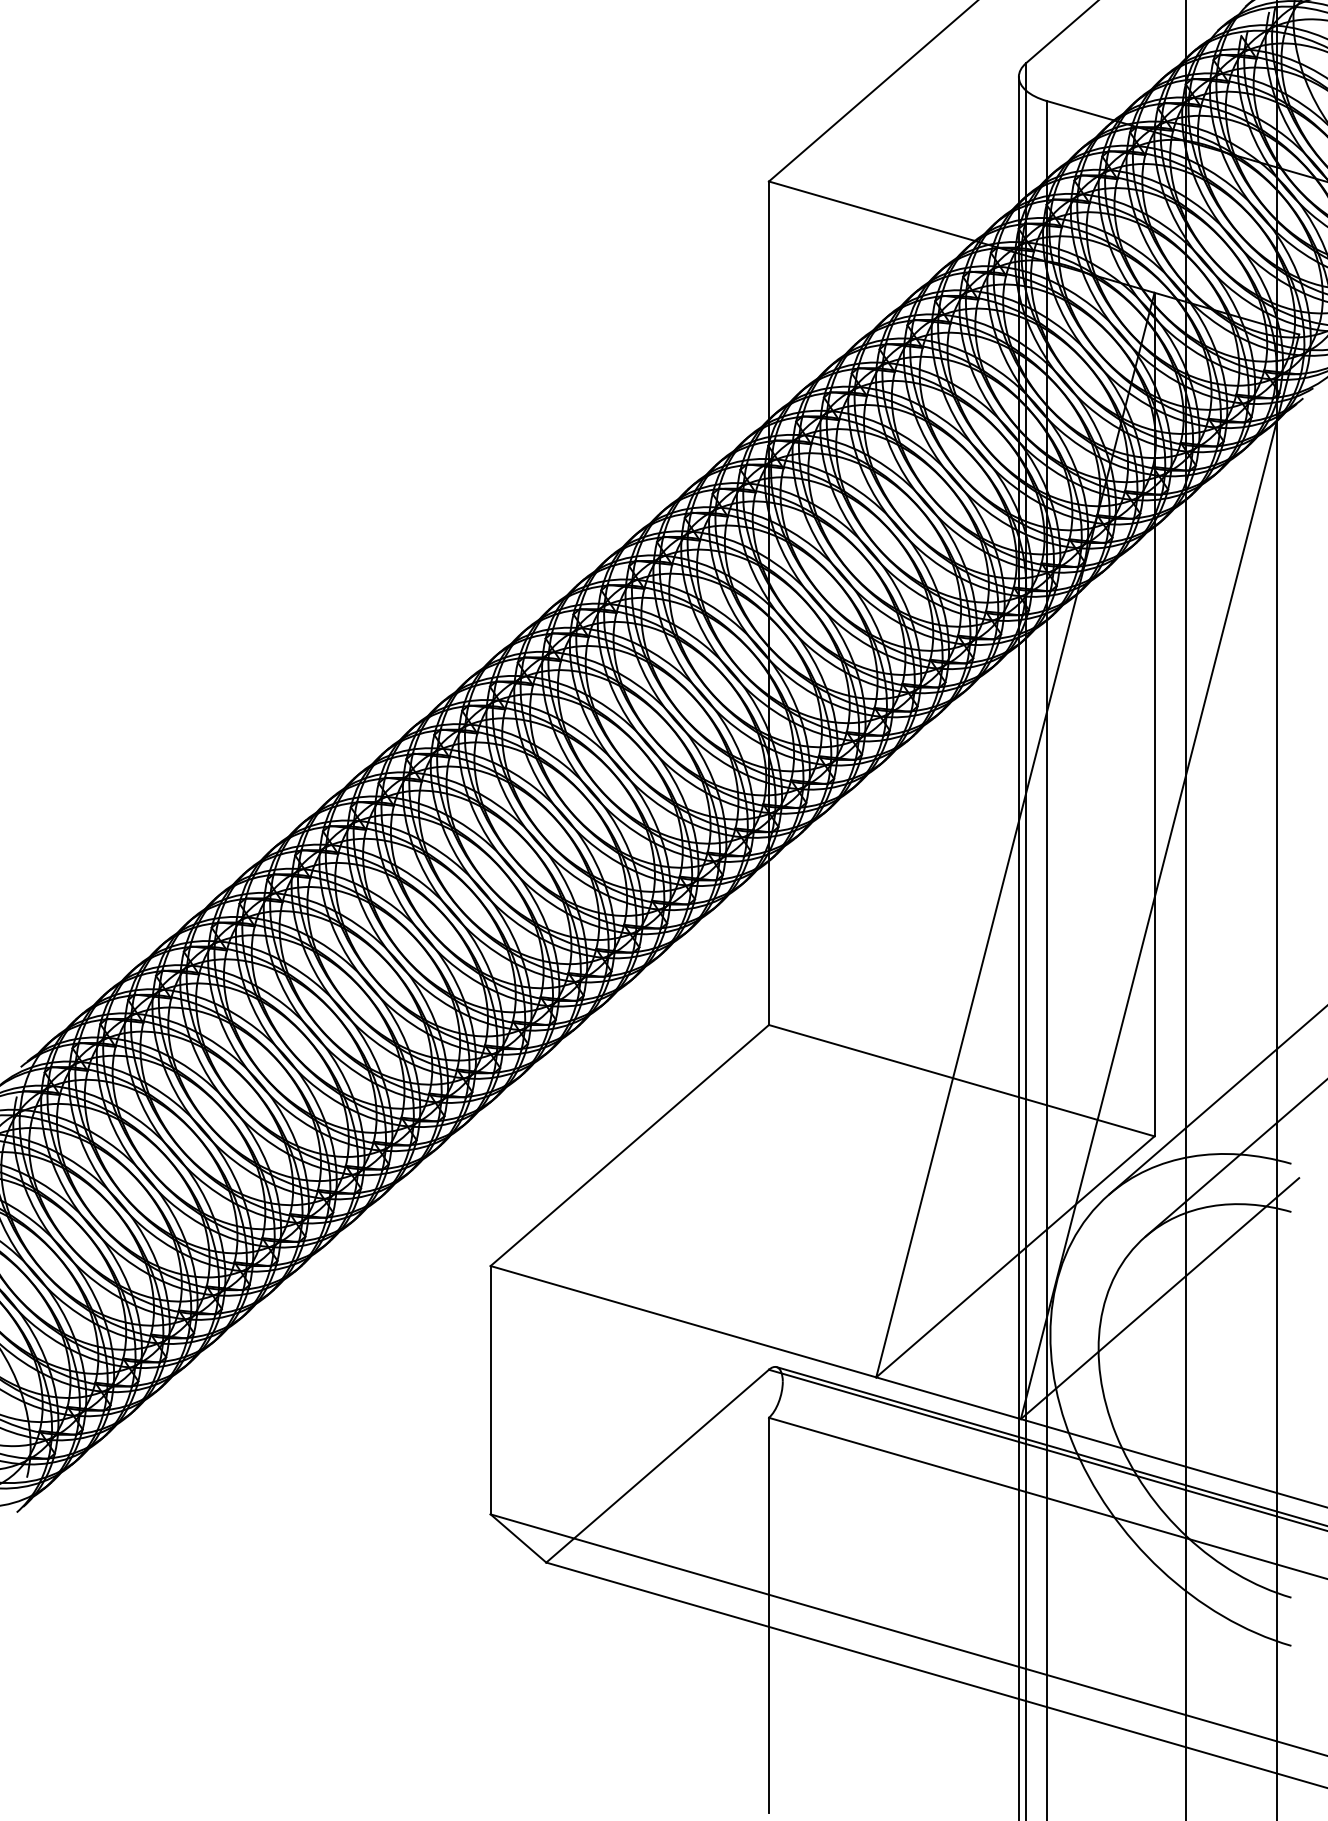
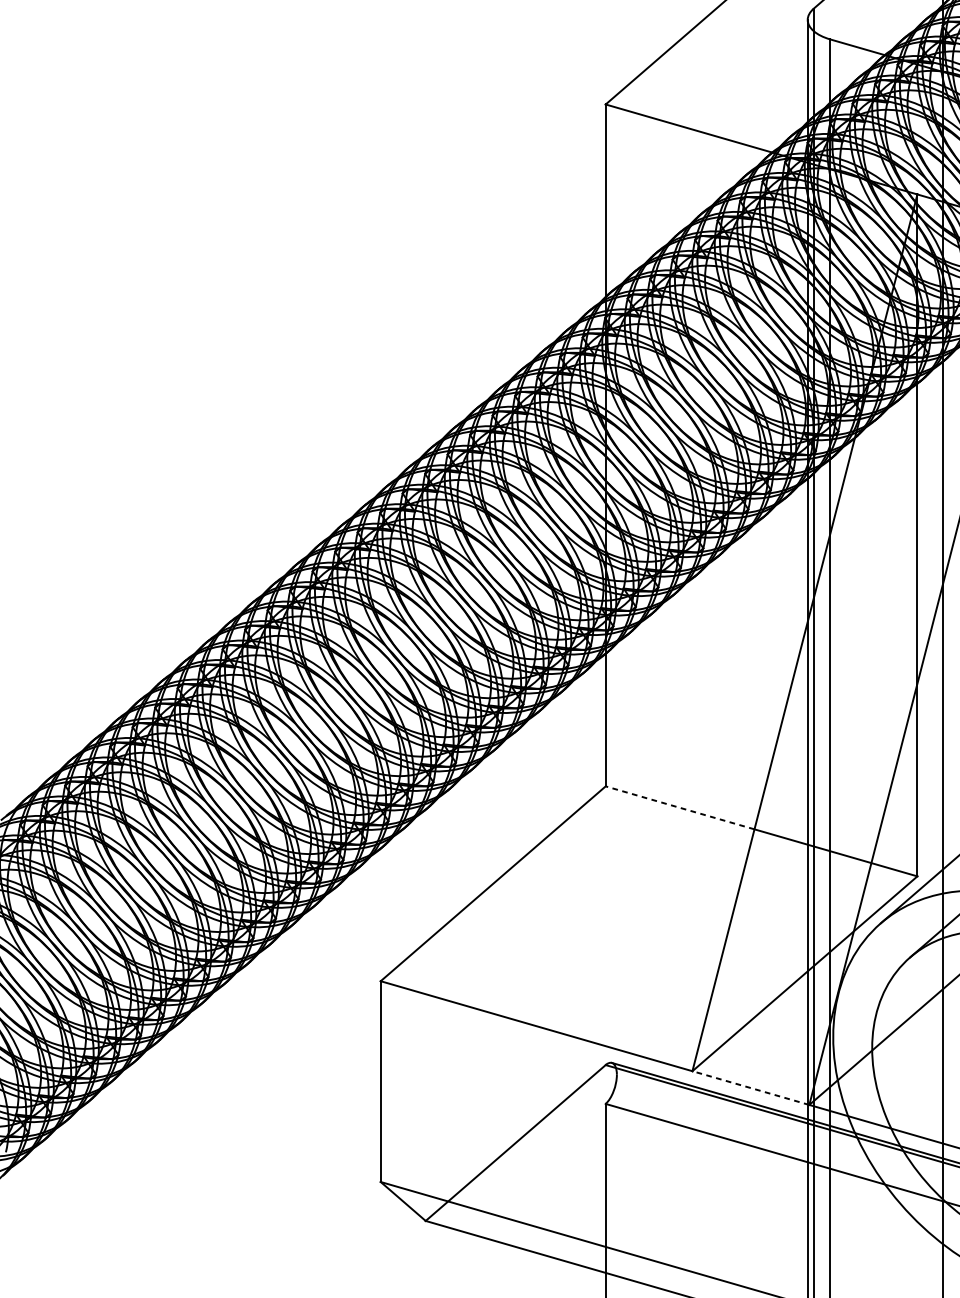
line: (861, 1051) -> (680, 807), solid -> dashed
line: (948, 1398) -> (750, 1088), solid -> dashed

